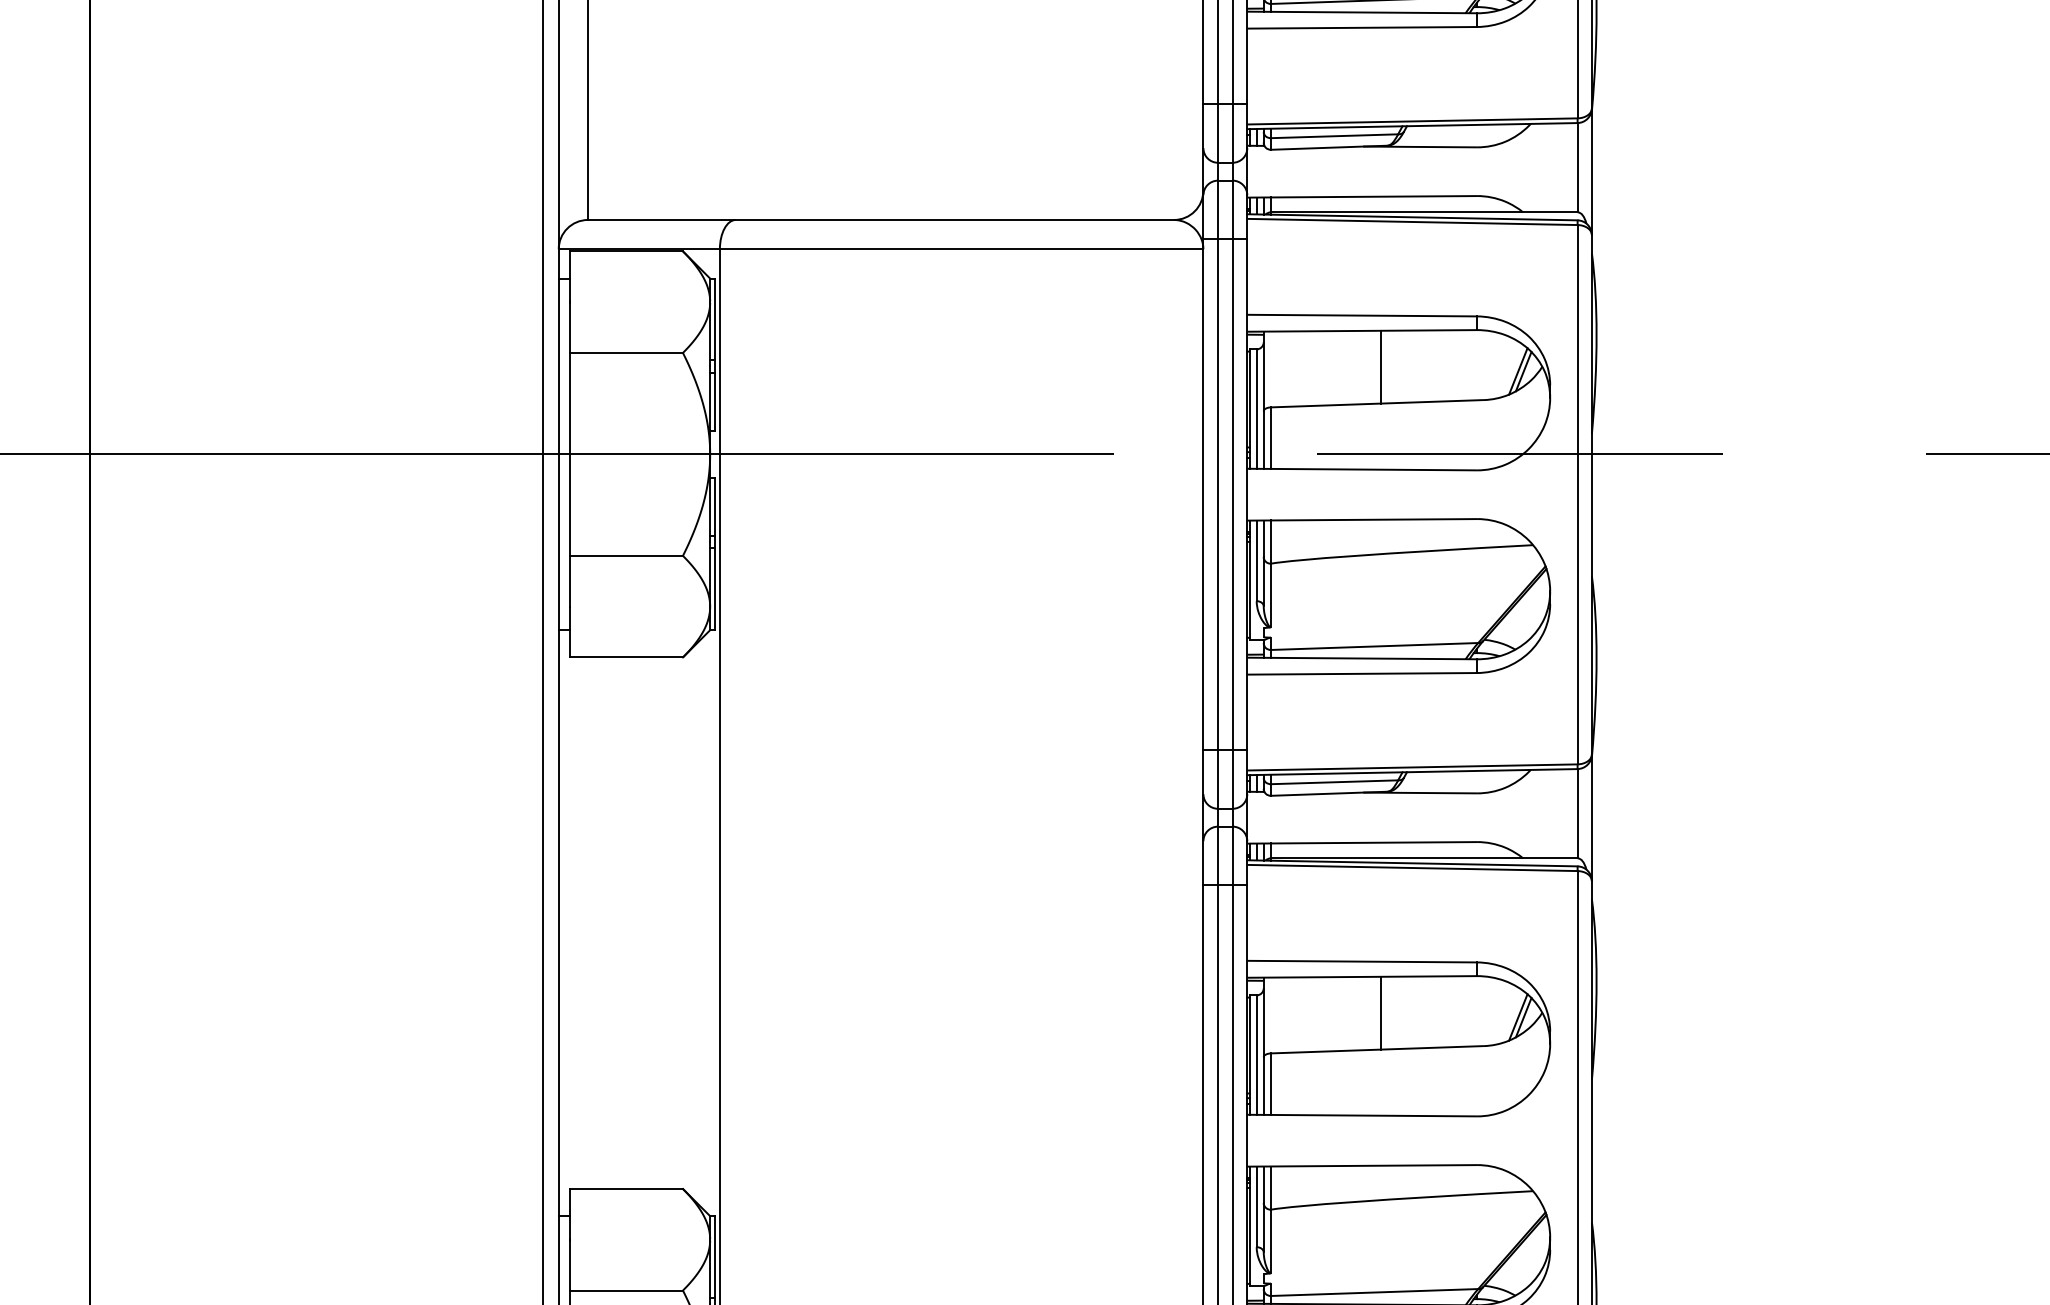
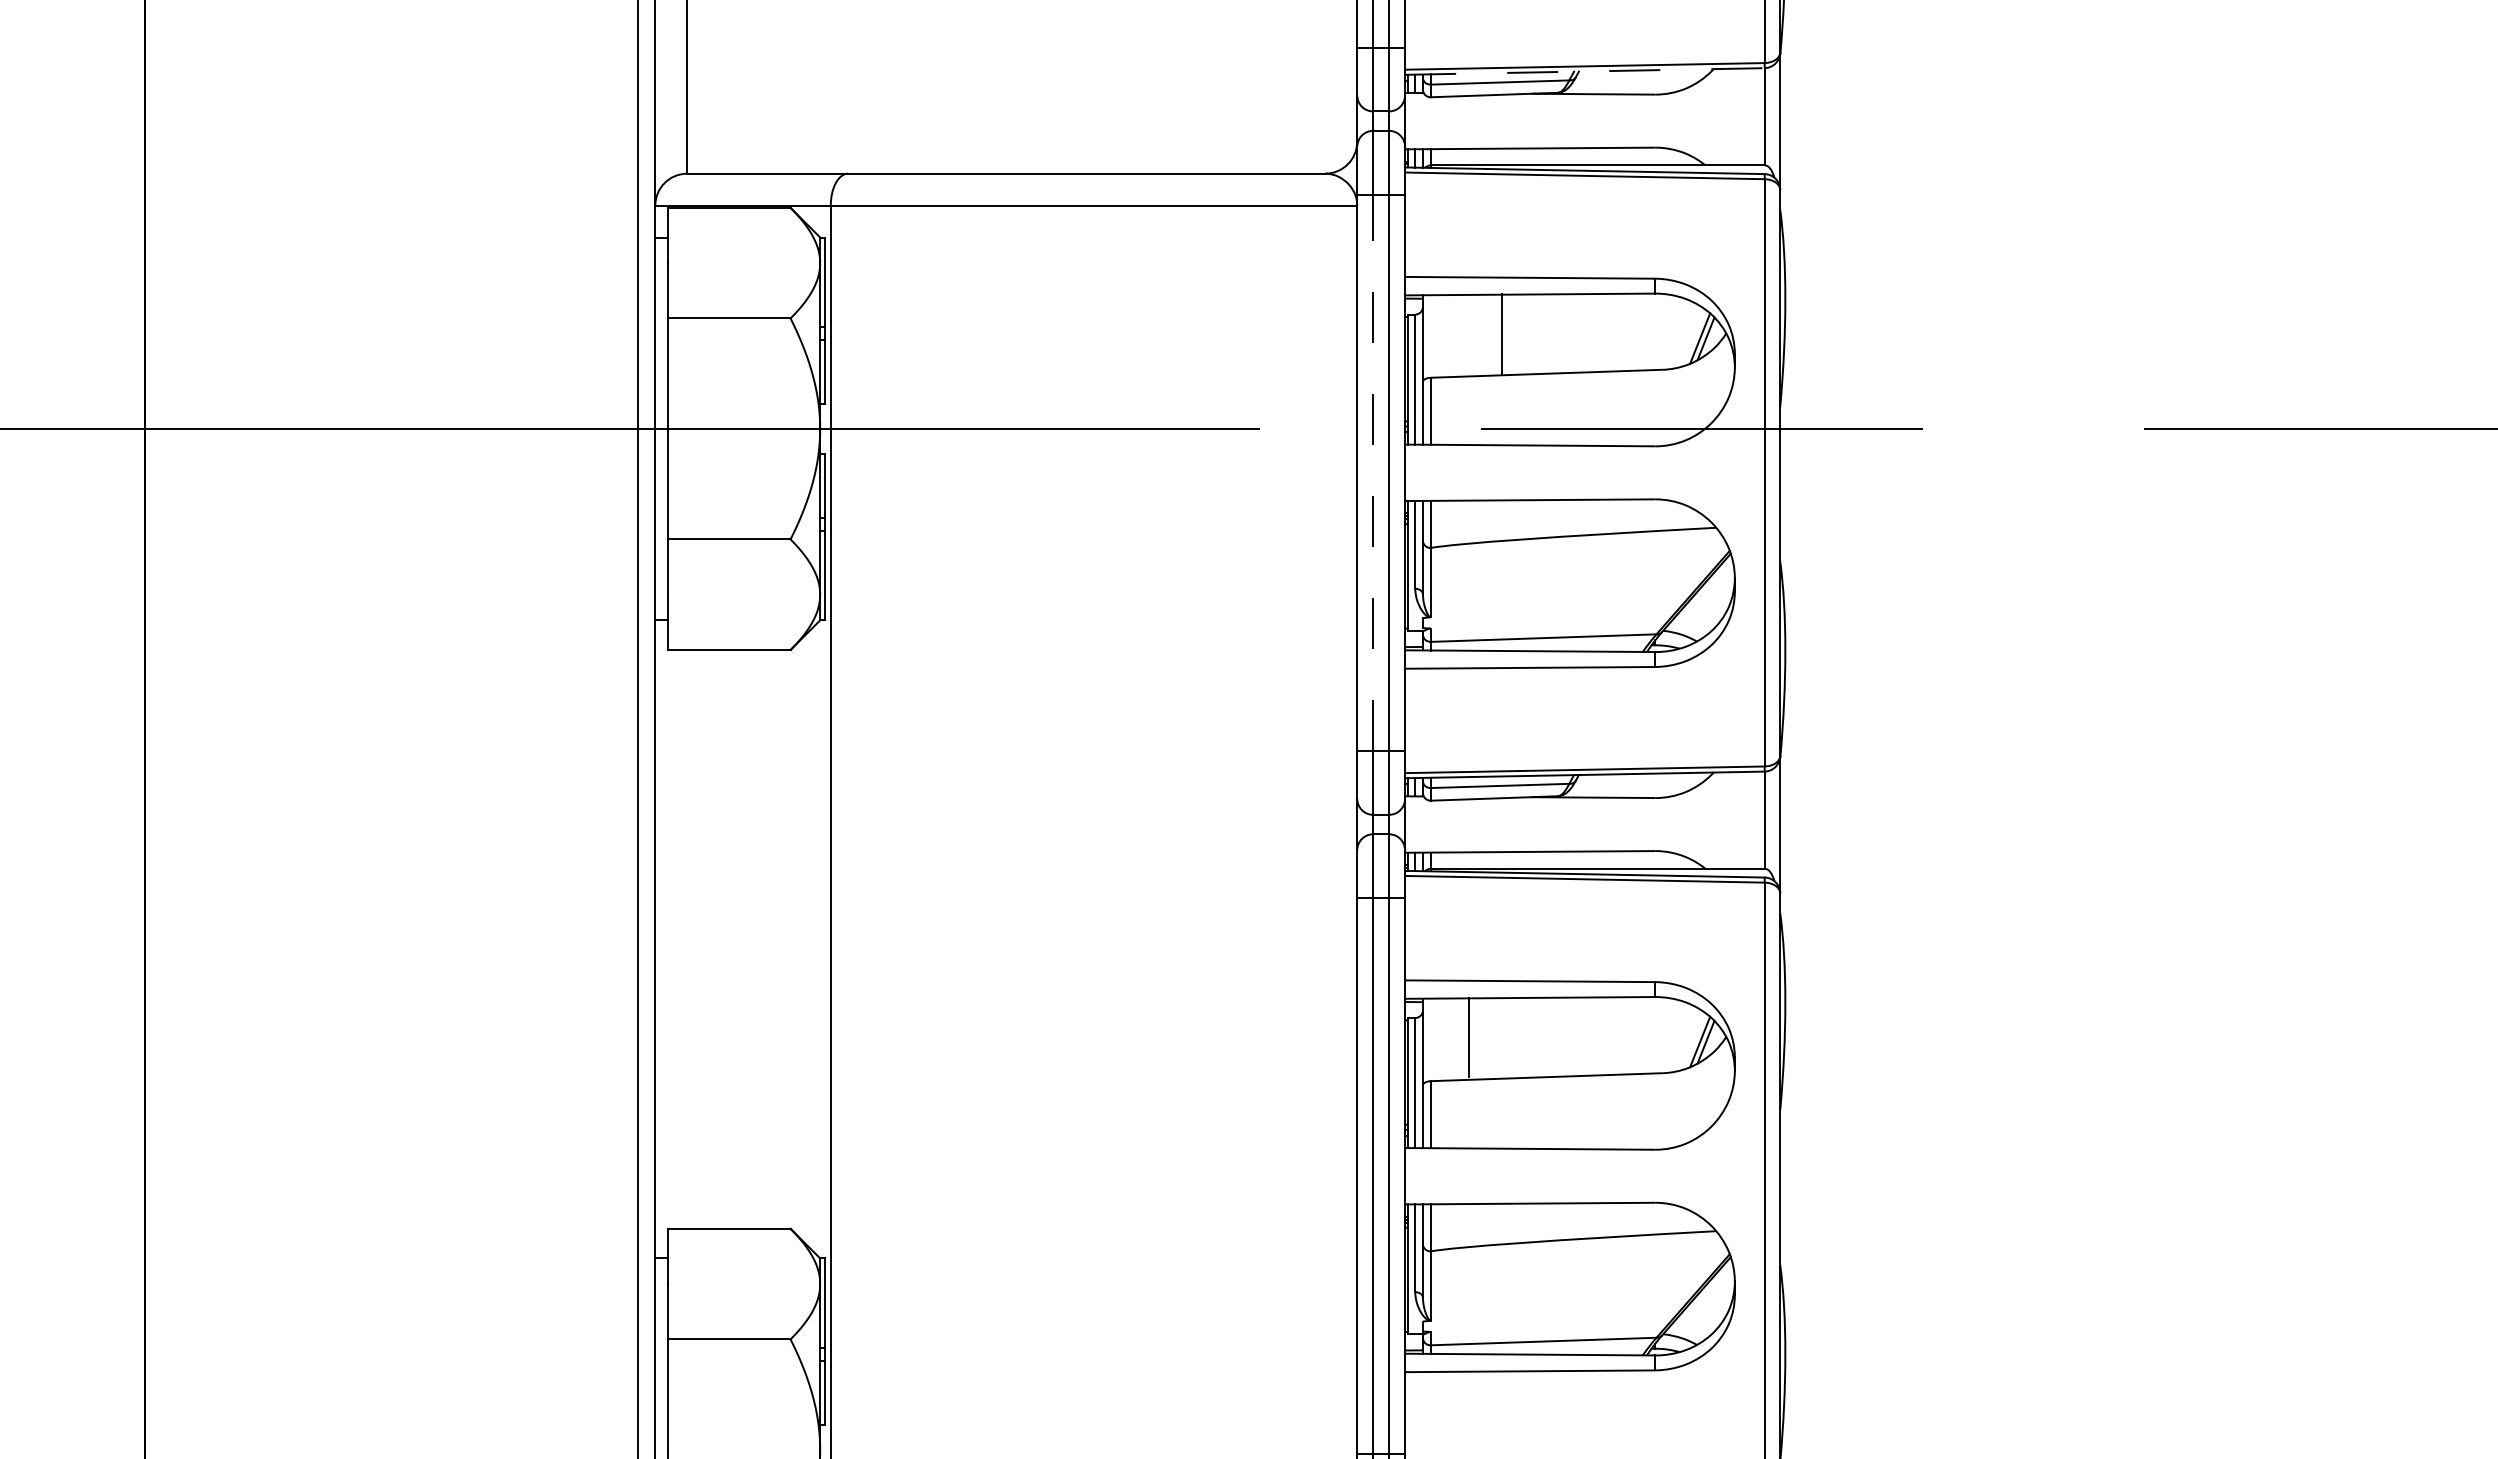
line: (1412, 126) -> (1584, 71), solid -> dashed
line: (1380, 366) -> (1501, 333), moved
line: (1218, 494) -> (1373, 472), solid -> dashed
line: (1380, 1013) -> (1468, 1037), moved

